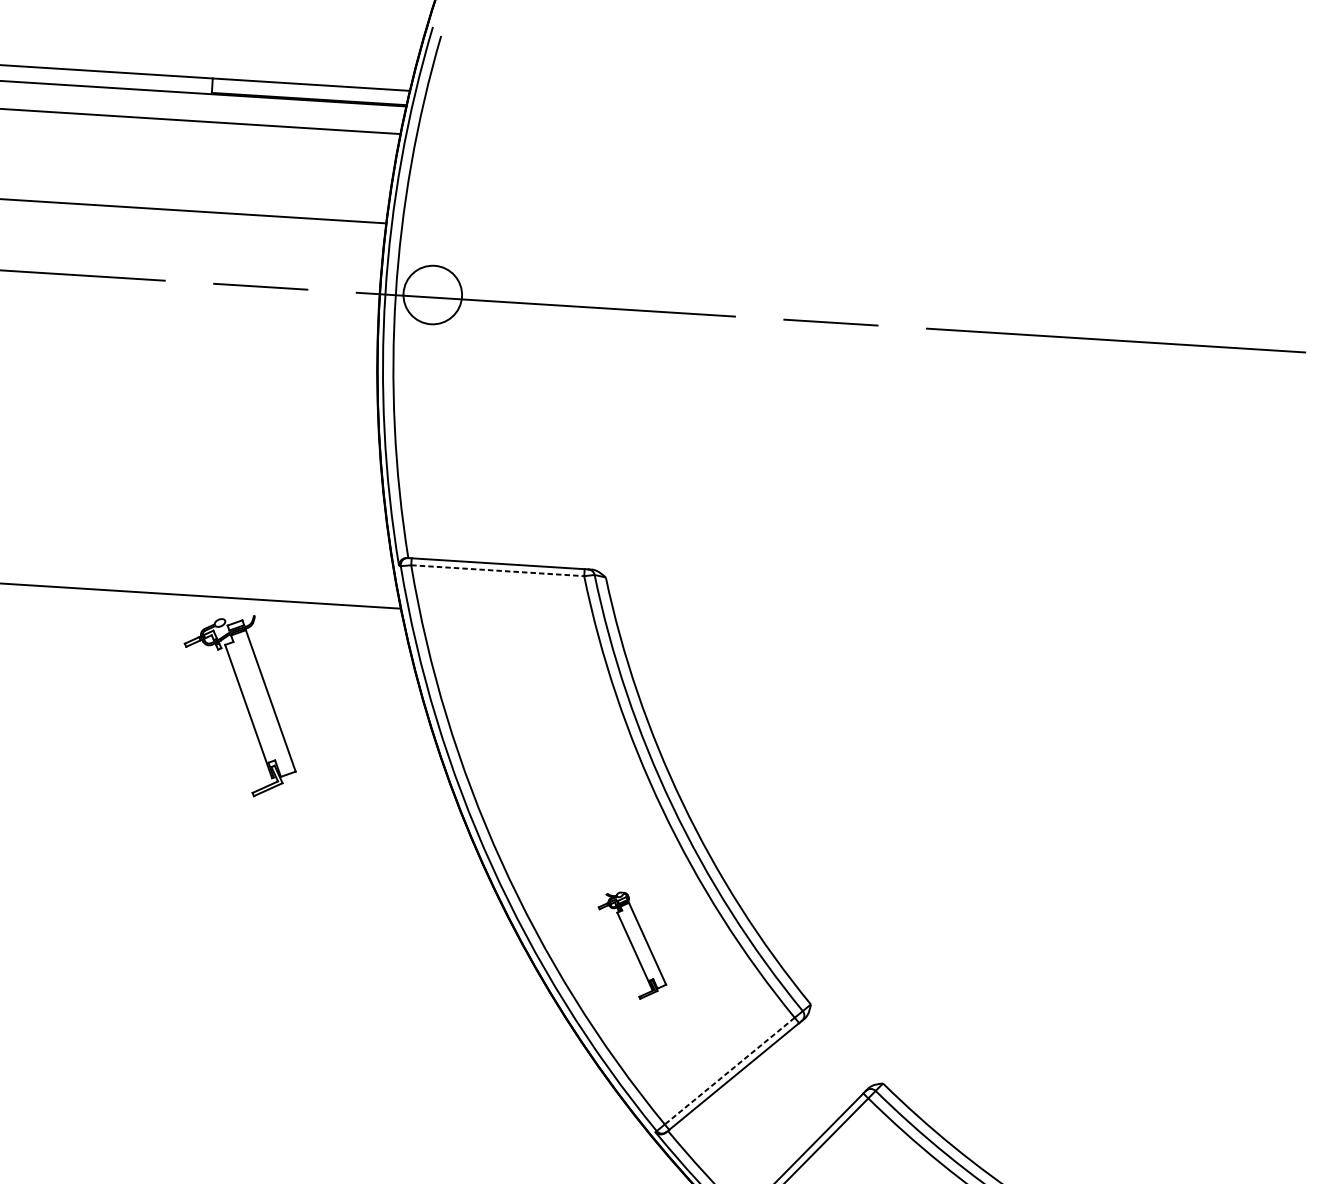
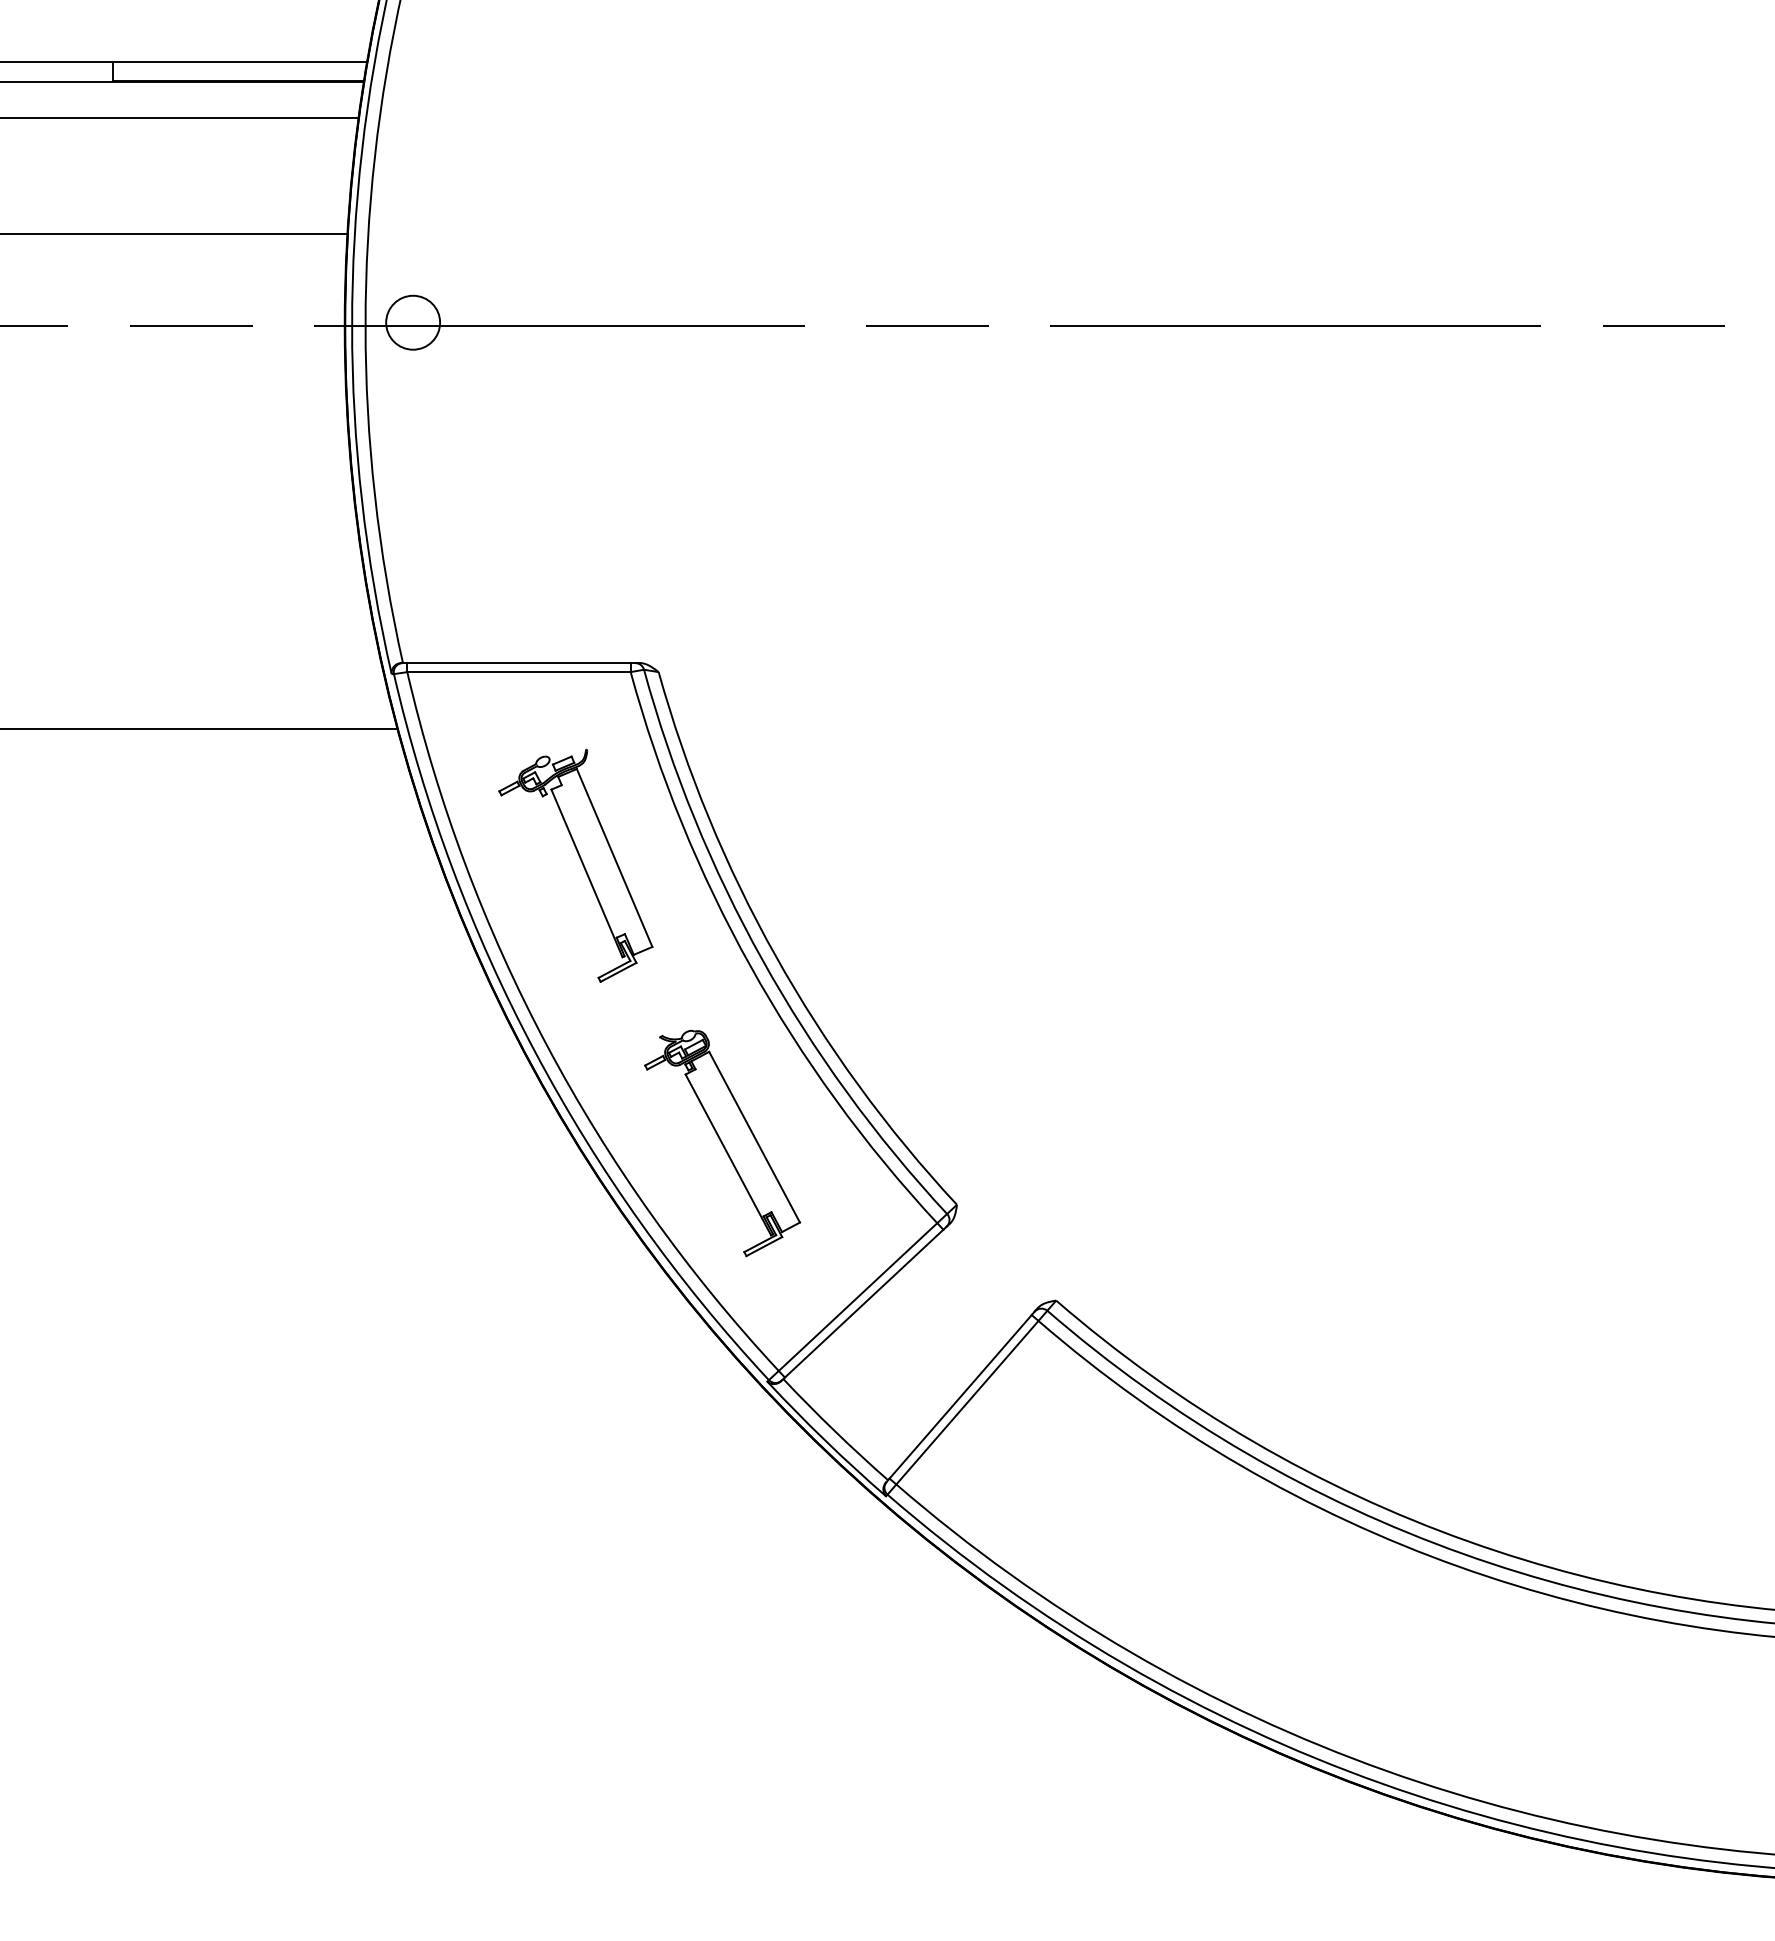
circle: (433, 294) -> (413, 322), size x0.71
line: (498, 571) -> (519, 672), dashed -> solid
part: (244, 703) -> (581, 863), moved
part: (632, 945) -> (722, 1143), size x1.67
line: (729, 1071) -> (857, 1297), dashed -> solid

